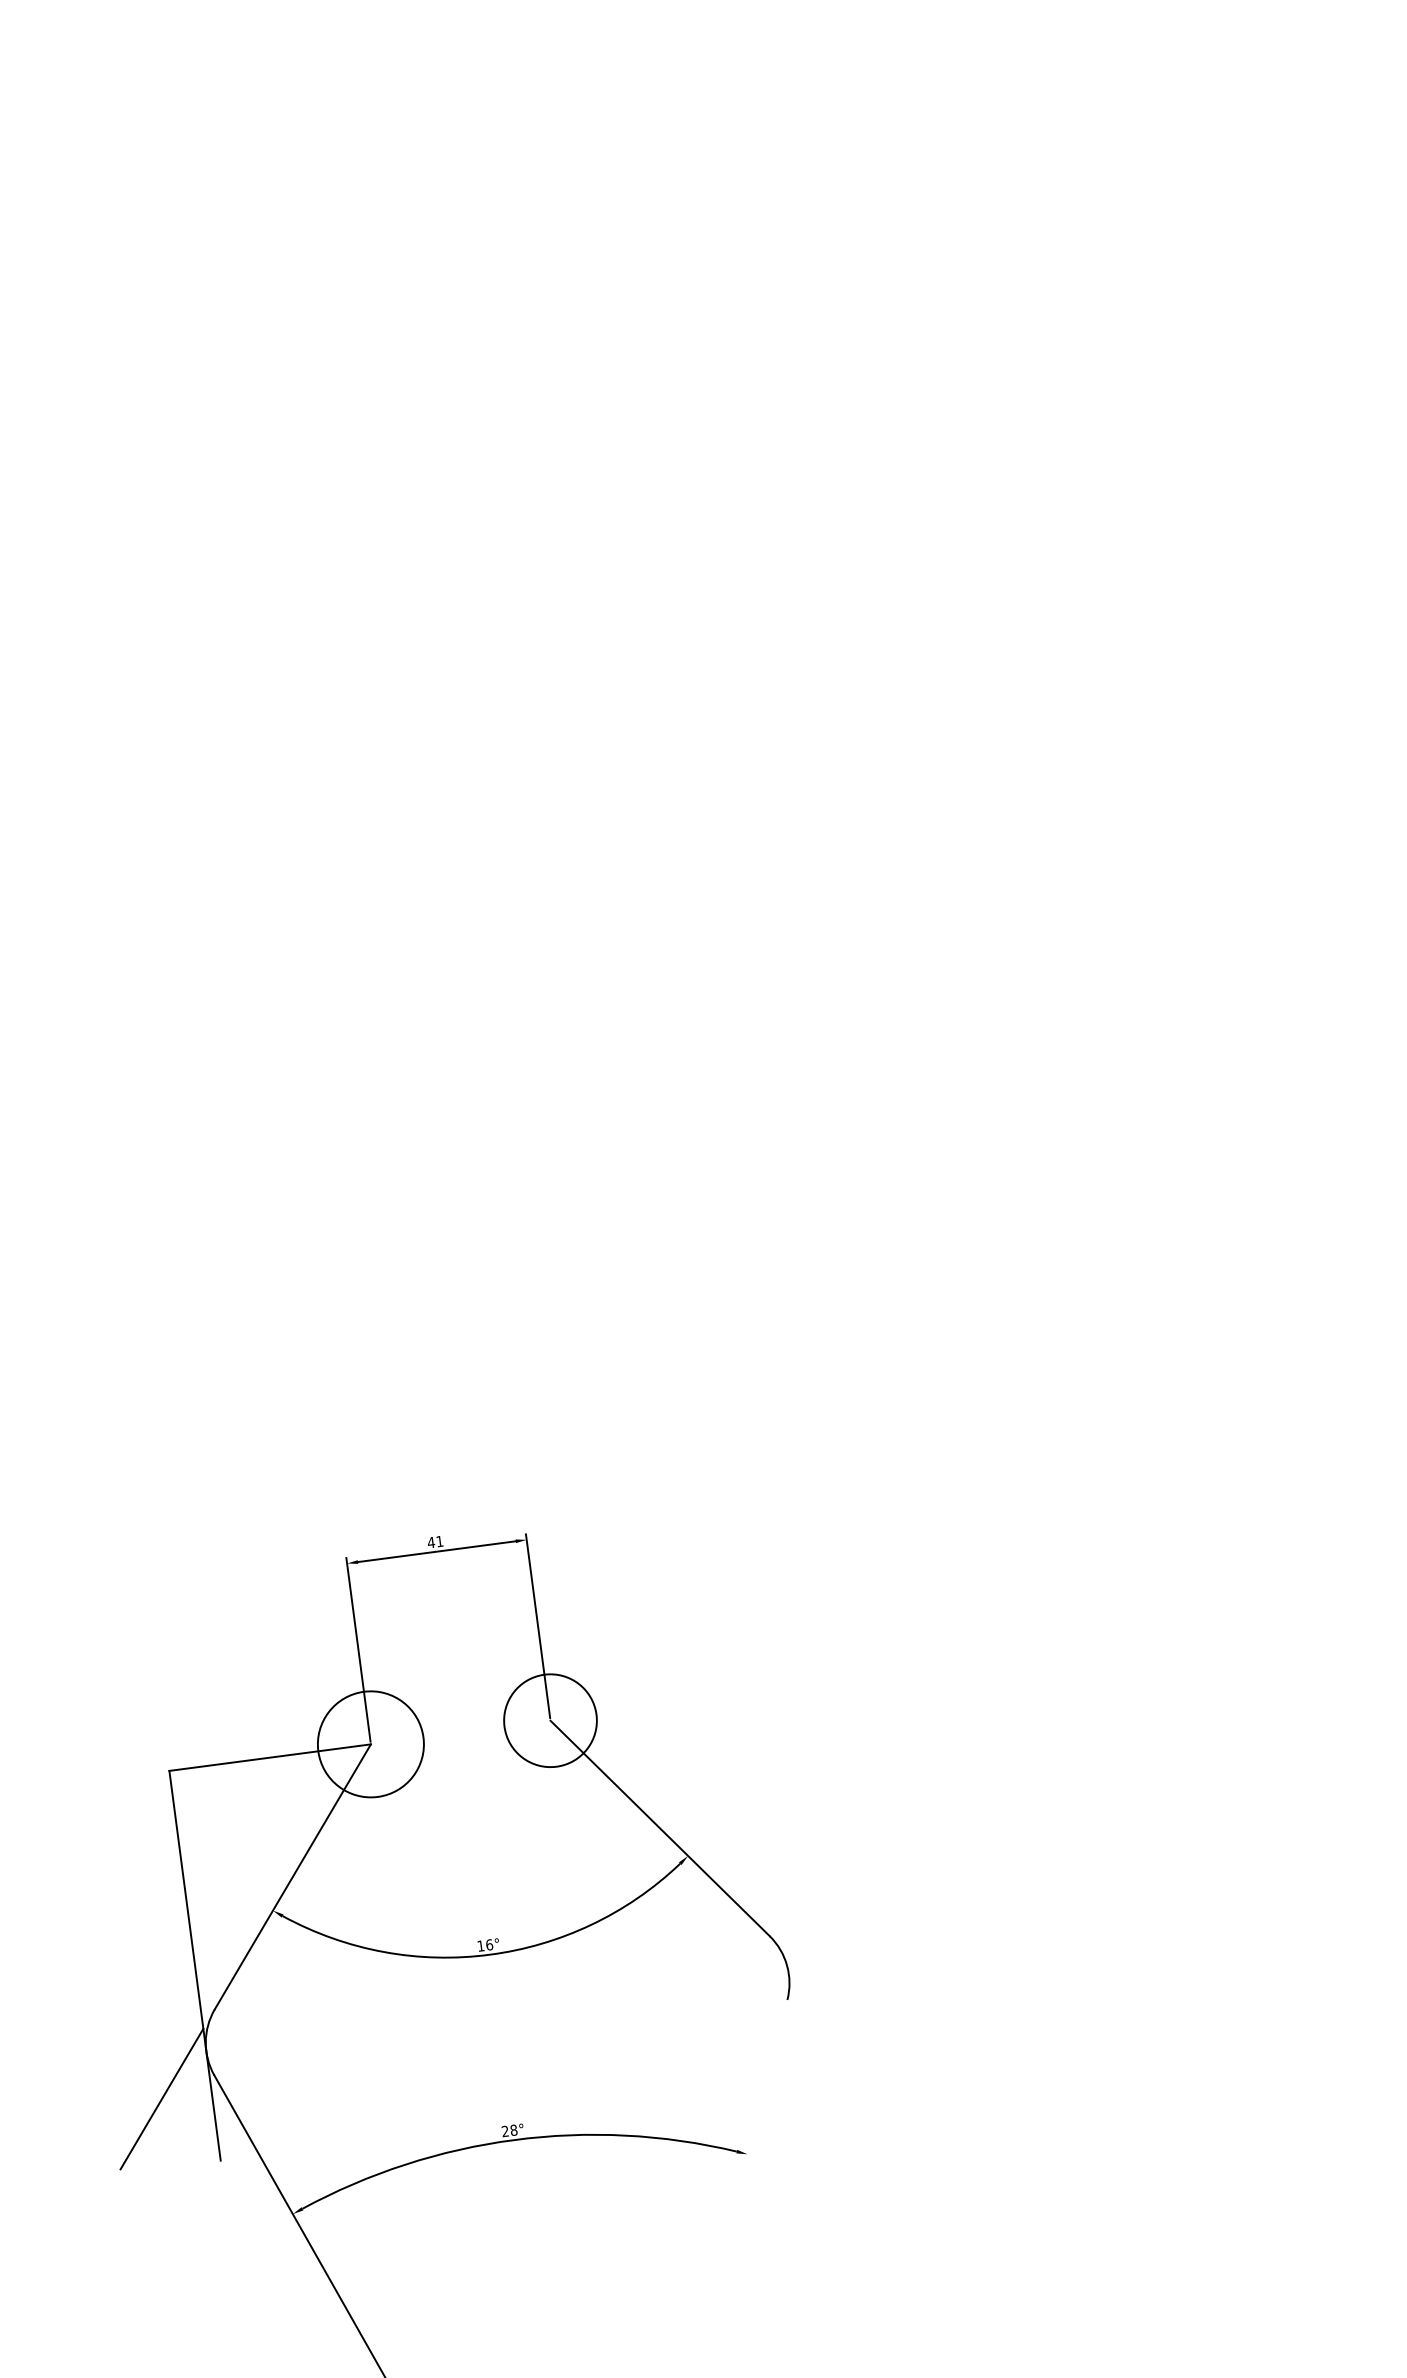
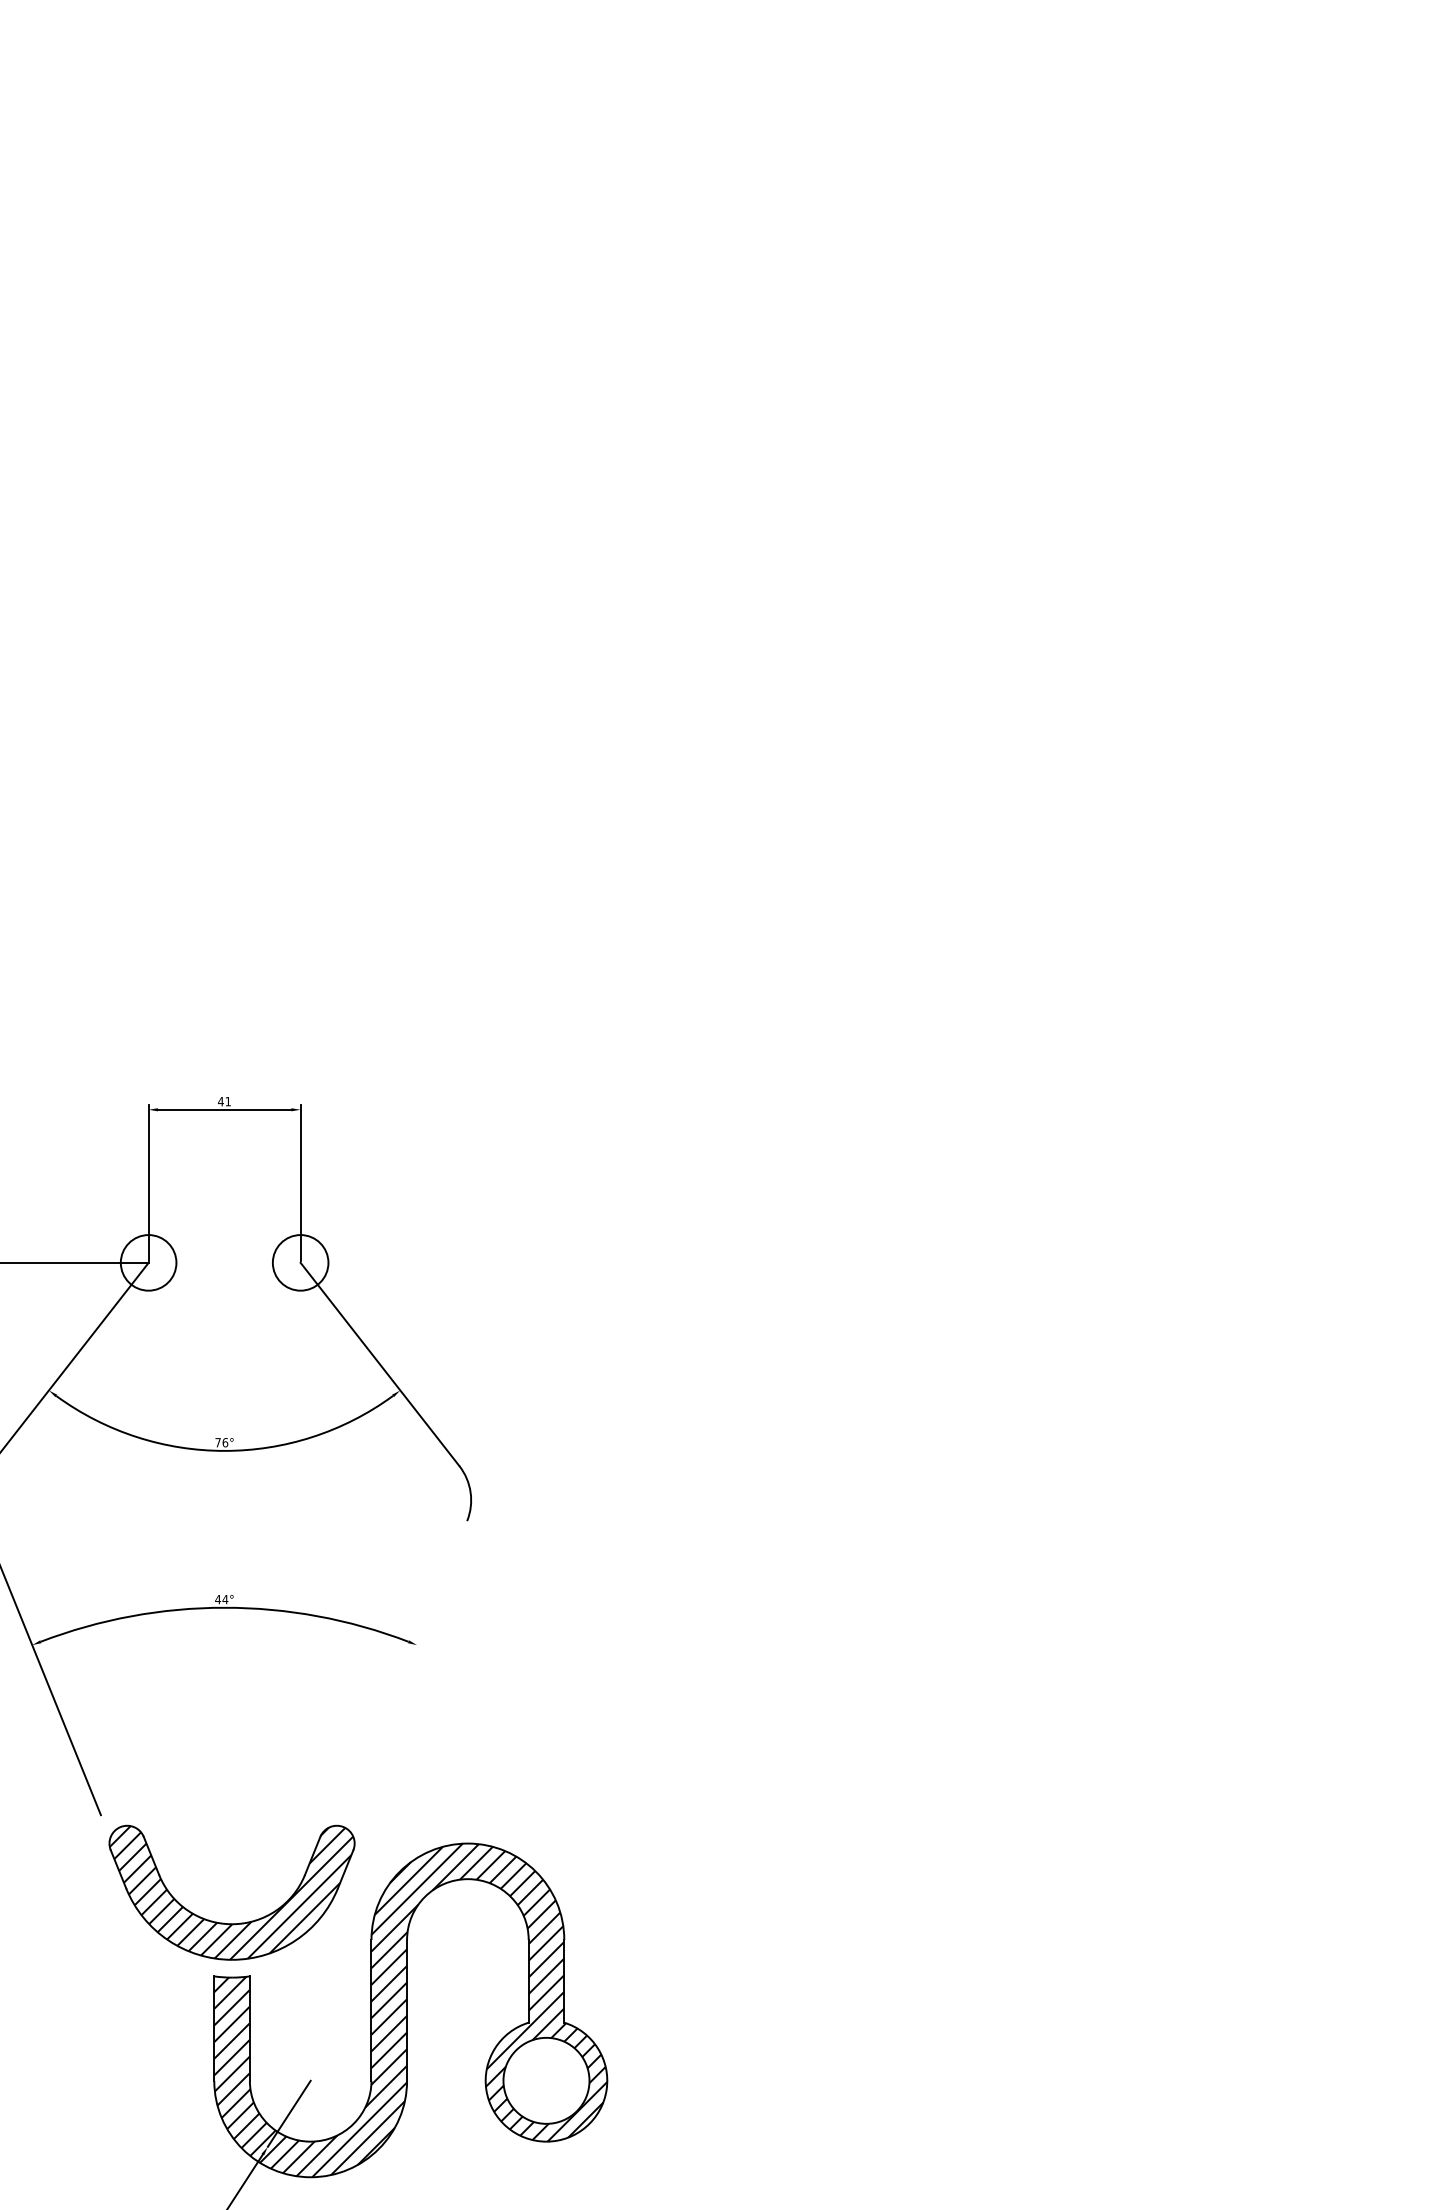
circle: (550, 1720) -> (300, 1262), size x0.71
circle: (370, 1743) -> (148, 1262), size x0.62
text: (480, 1945) -> (217, 1442), 16° -> 76°
text: (509, 2130) -> (221, 1599), 28° -> 44°

